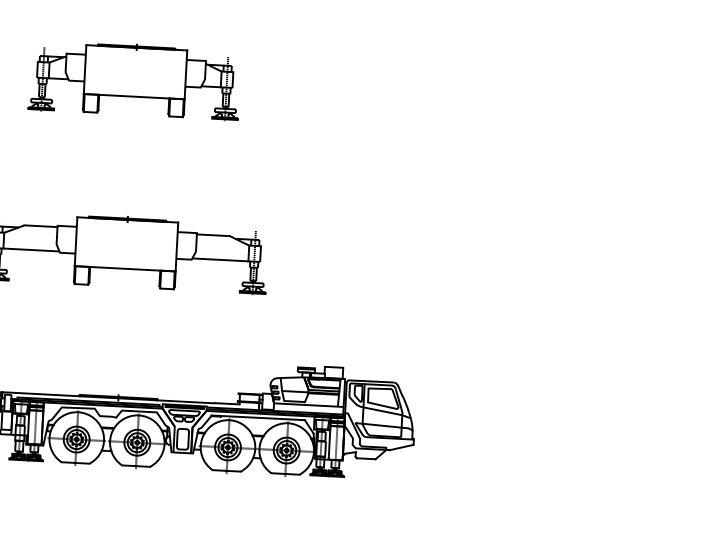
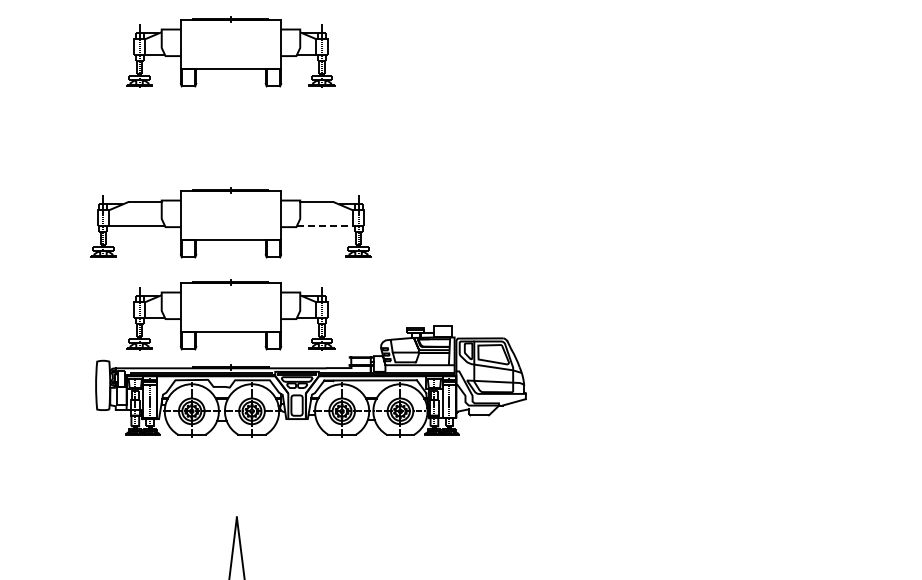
line: (220, 259) -> (324, 225), solid -> dashed
part: (120, 344) -> (230, 314), added

